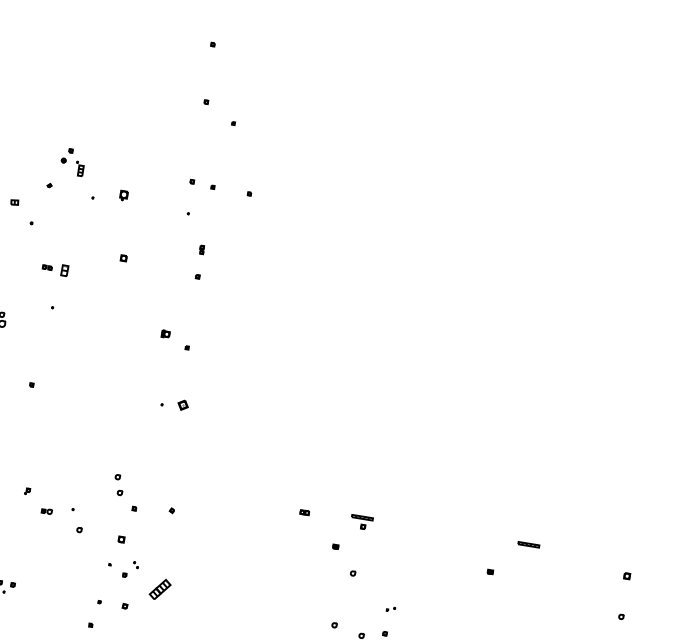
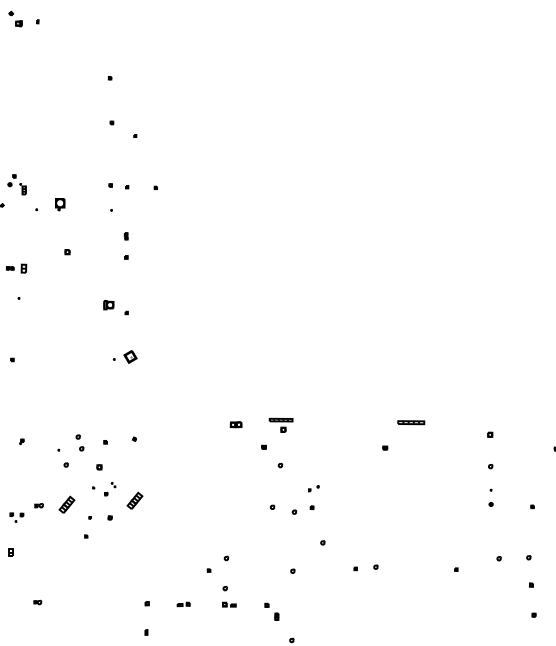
part: (123, 194) -> (59, 203), size x1.6
part: (165, 333) -> (108, 304), size x1.6
part: (183, 405) -> (130, 357), size x1.6
part: (118, 484) -> (79, 442), moved
part: (46, 510) -> (38, 505), moved
part: (305, 512) -> (236, 424), size x1.6
part: (361, 522) -> (280, 425), size x1.4
part: (529, 544) -> (411, 422), size x1.6
part: (71, 580) -> (66, 504), added
part: (390, 608) -> (313, 487), size x1.6

